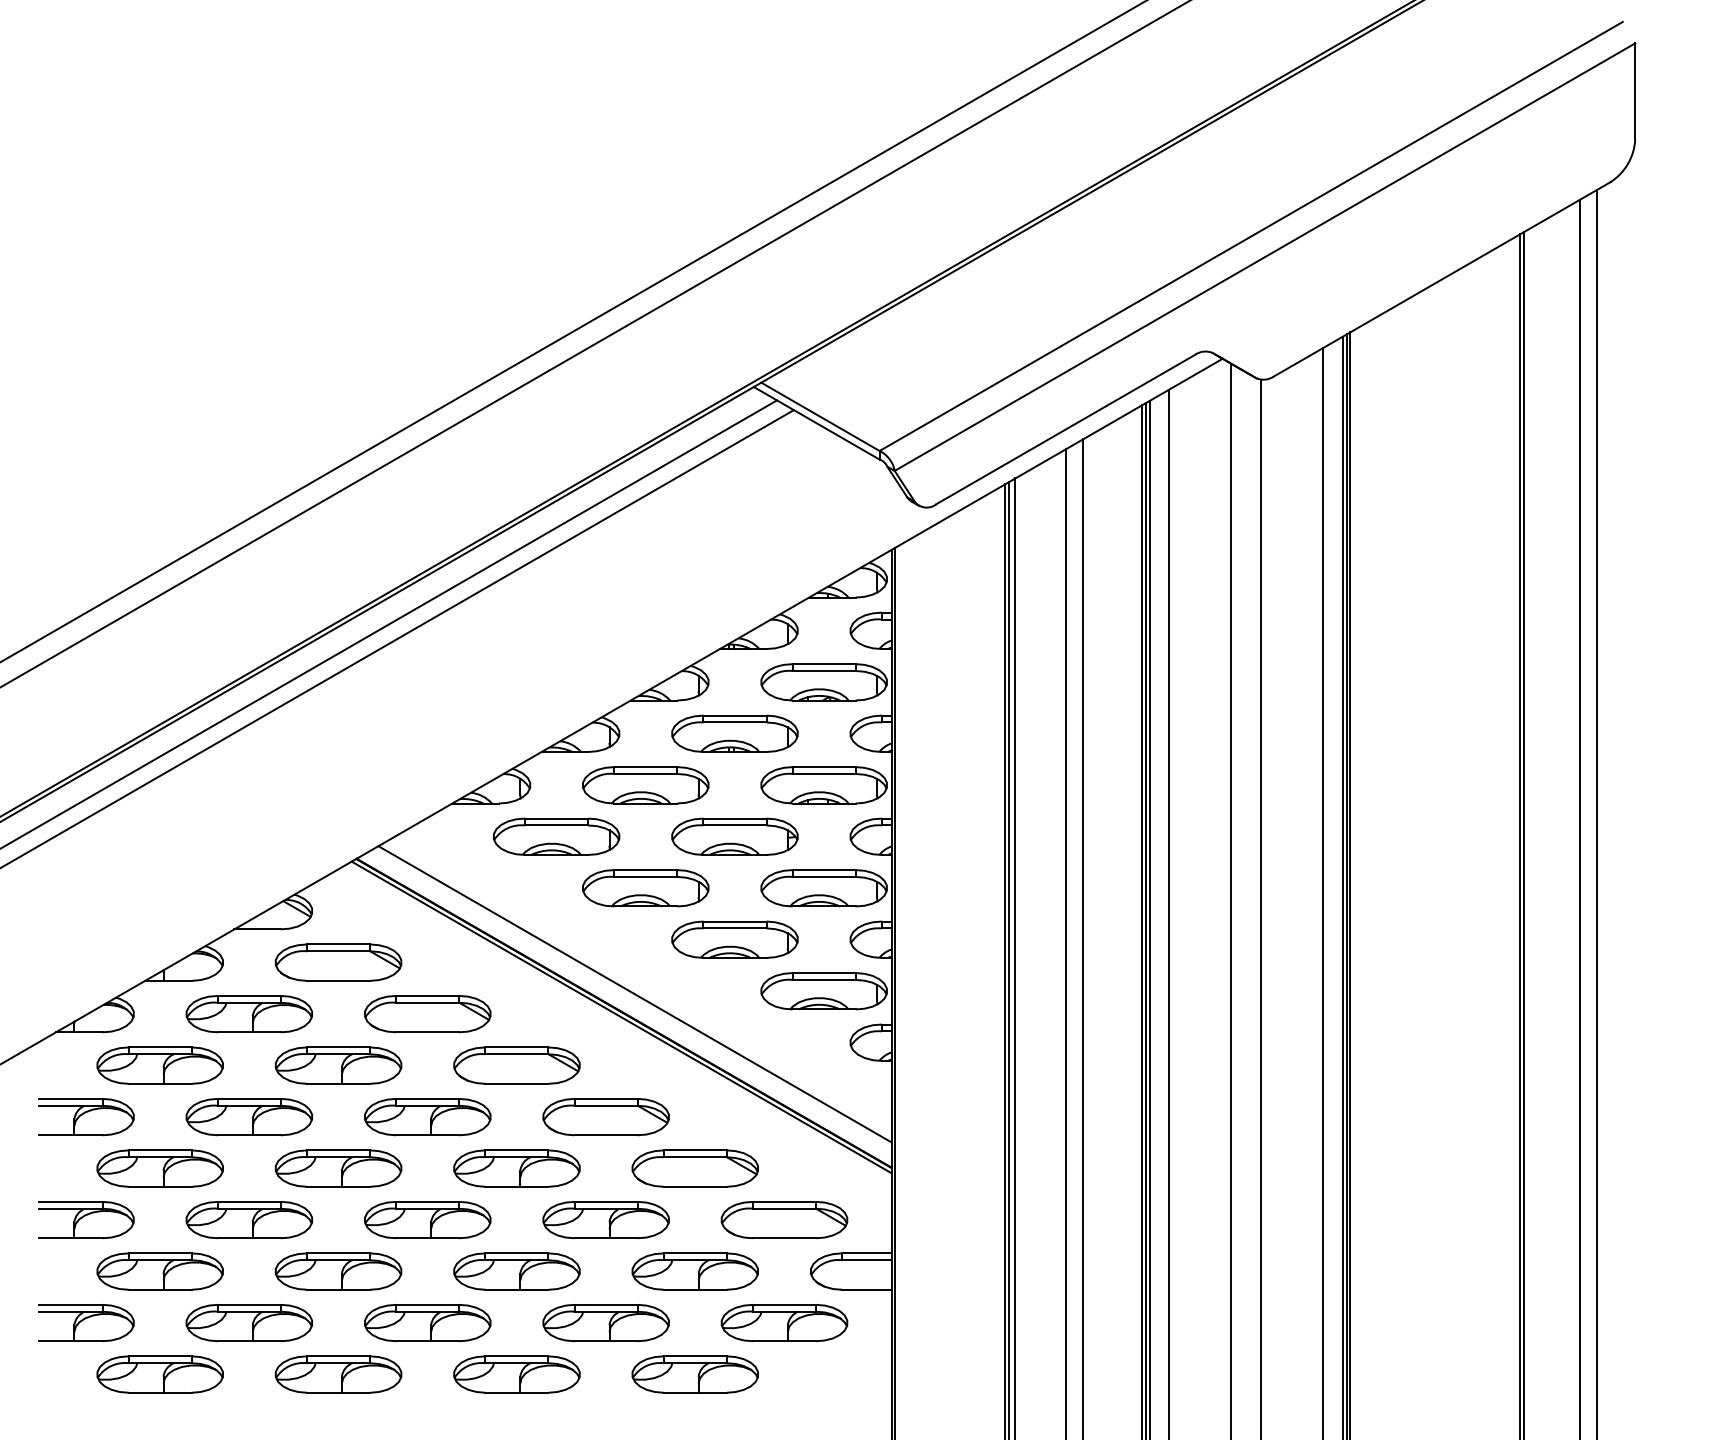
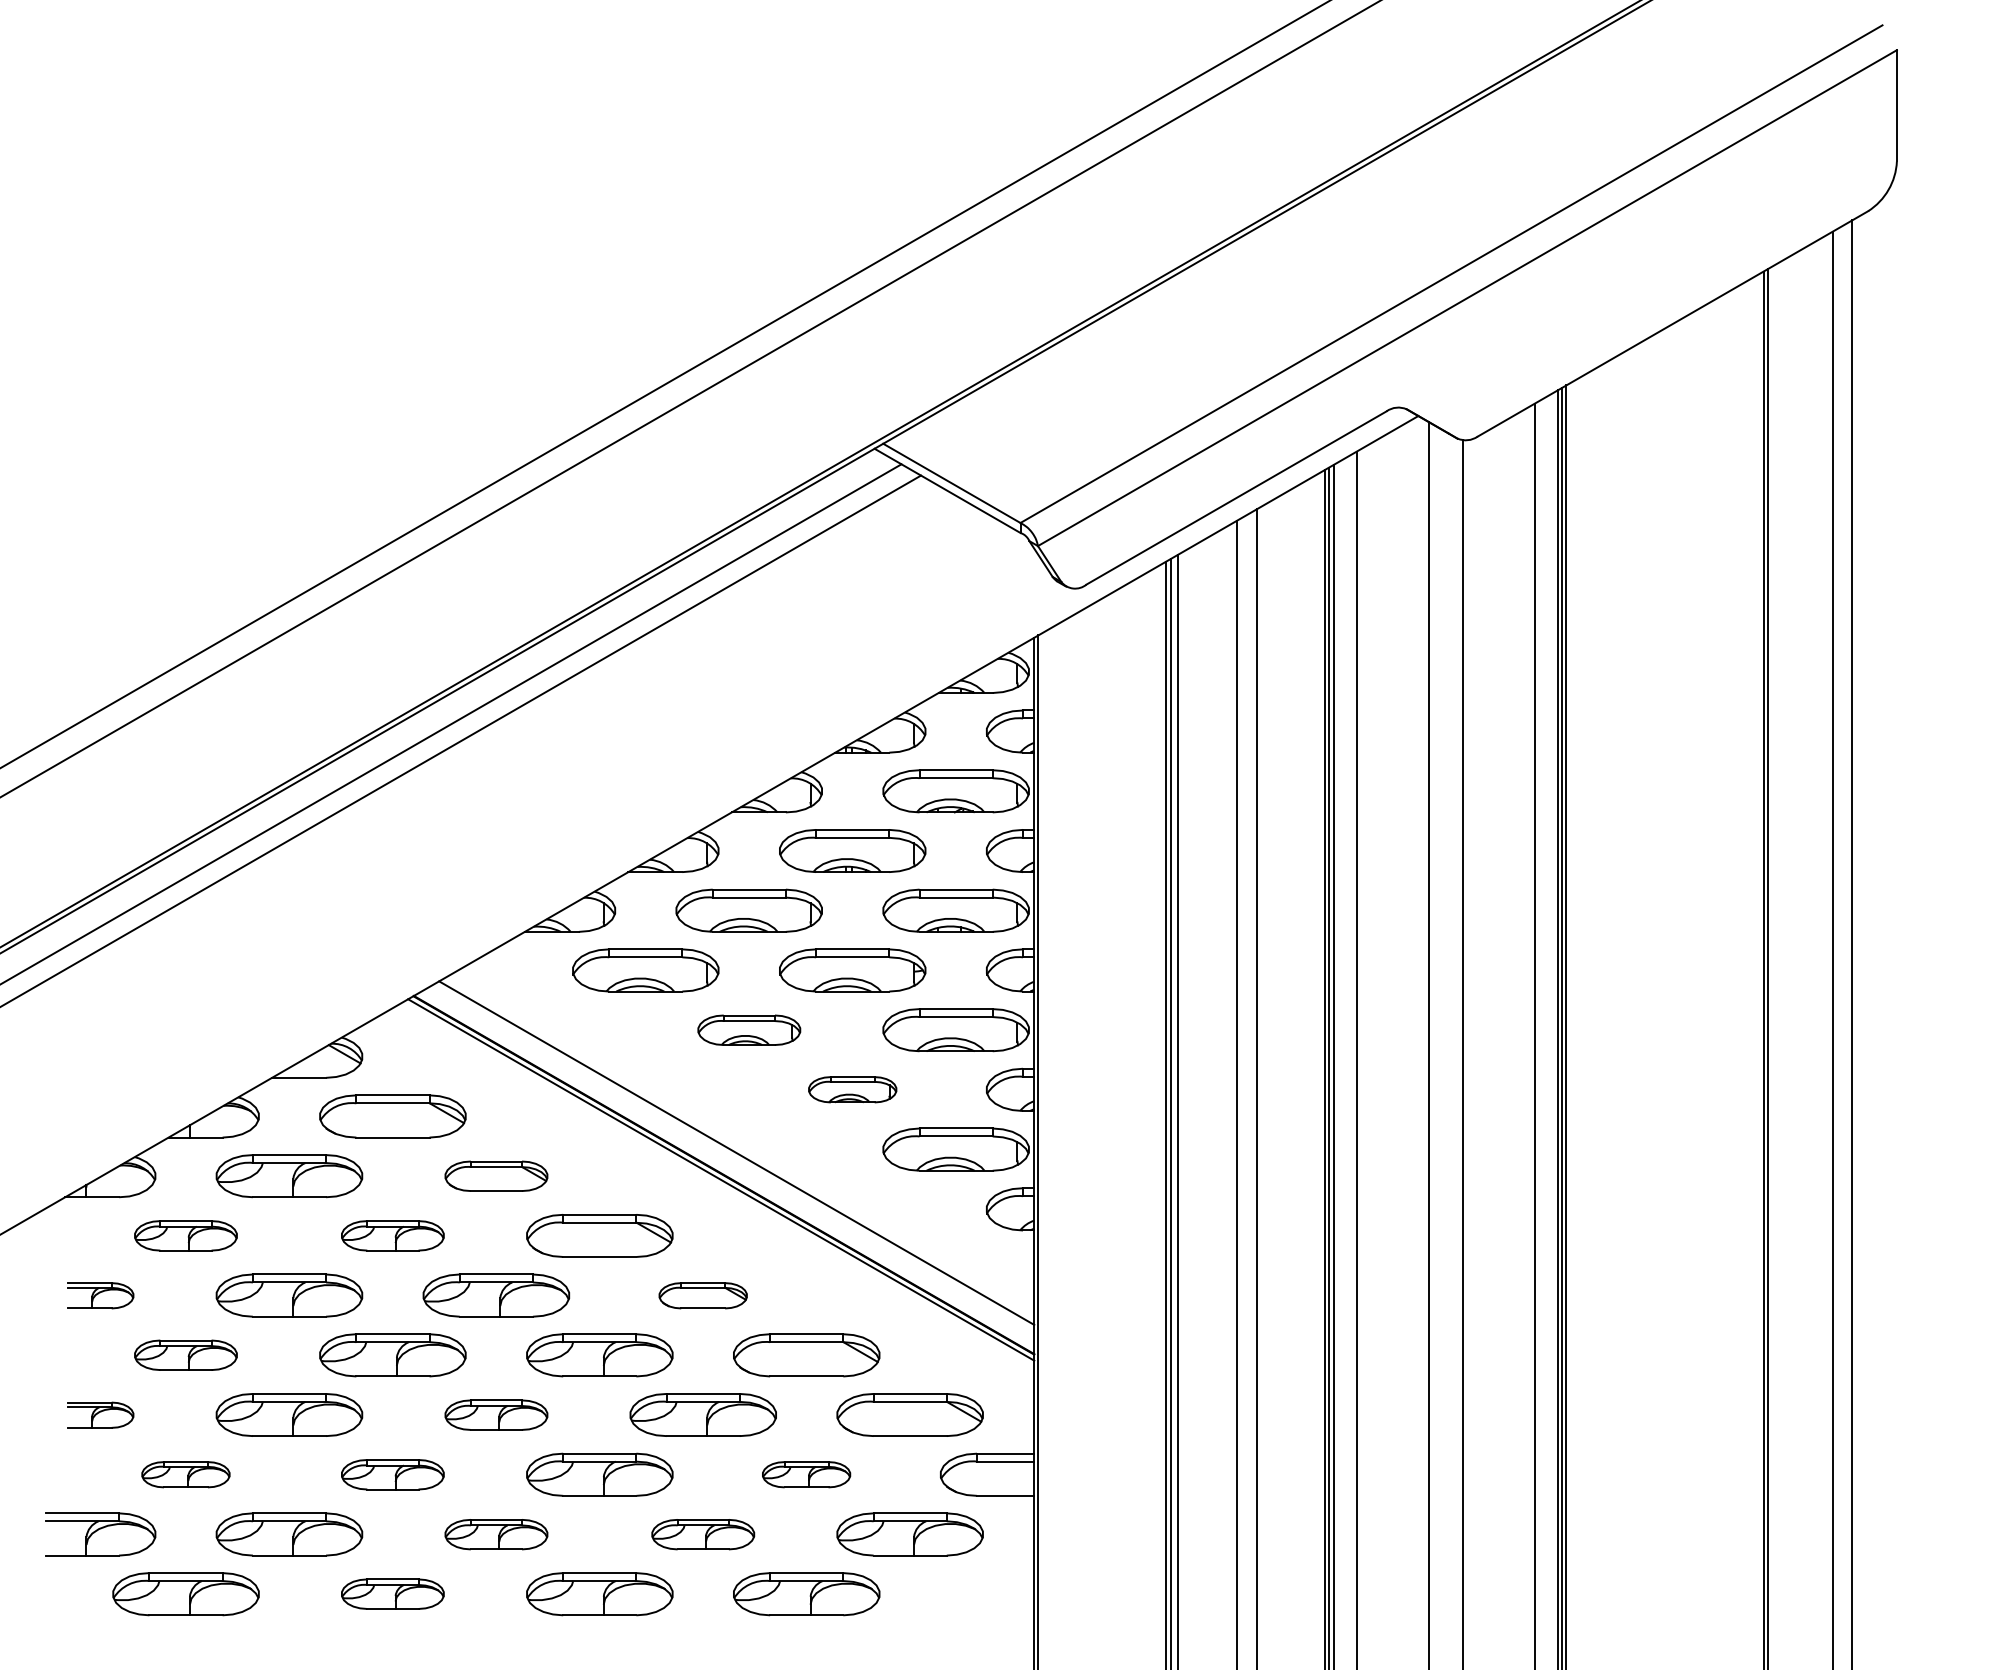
part: (645, 888) -> (748, 1030), size x0.7
part: (734, 939) -> (852, 1089), size x0.6
part: (427, 1014) -> (496, 1176), size x0.7
part: (159, 1065) -> (185, 1235), size x0.7
part: (338, 1065) -> (392, 1235), size x0.7
part: (86, 1117) -> (100, 1296), size x0.6
part: (605, 1117) -> (702, 1296), size x0.6
part: (159, 1168) -> (185, 1355), size x0.7
part: (86, 1220) -> (100, 1415), size x0.6
part: (427, 1220) -> (496, 1415), size x0.7
part: (159, 1271) -> (185, 1474), size x0.6
part: (338, 1271) -> (392, 1474), size x0.7
part: (694, 1271) -> (805, 1474), size x0.6
part: (427, 1323) -> (496, 1534), size x0.7
part: (605, 1323) -> (702, 1534), size x0.7
part: (338, 1374) -> (392, 1594), size x0.7

